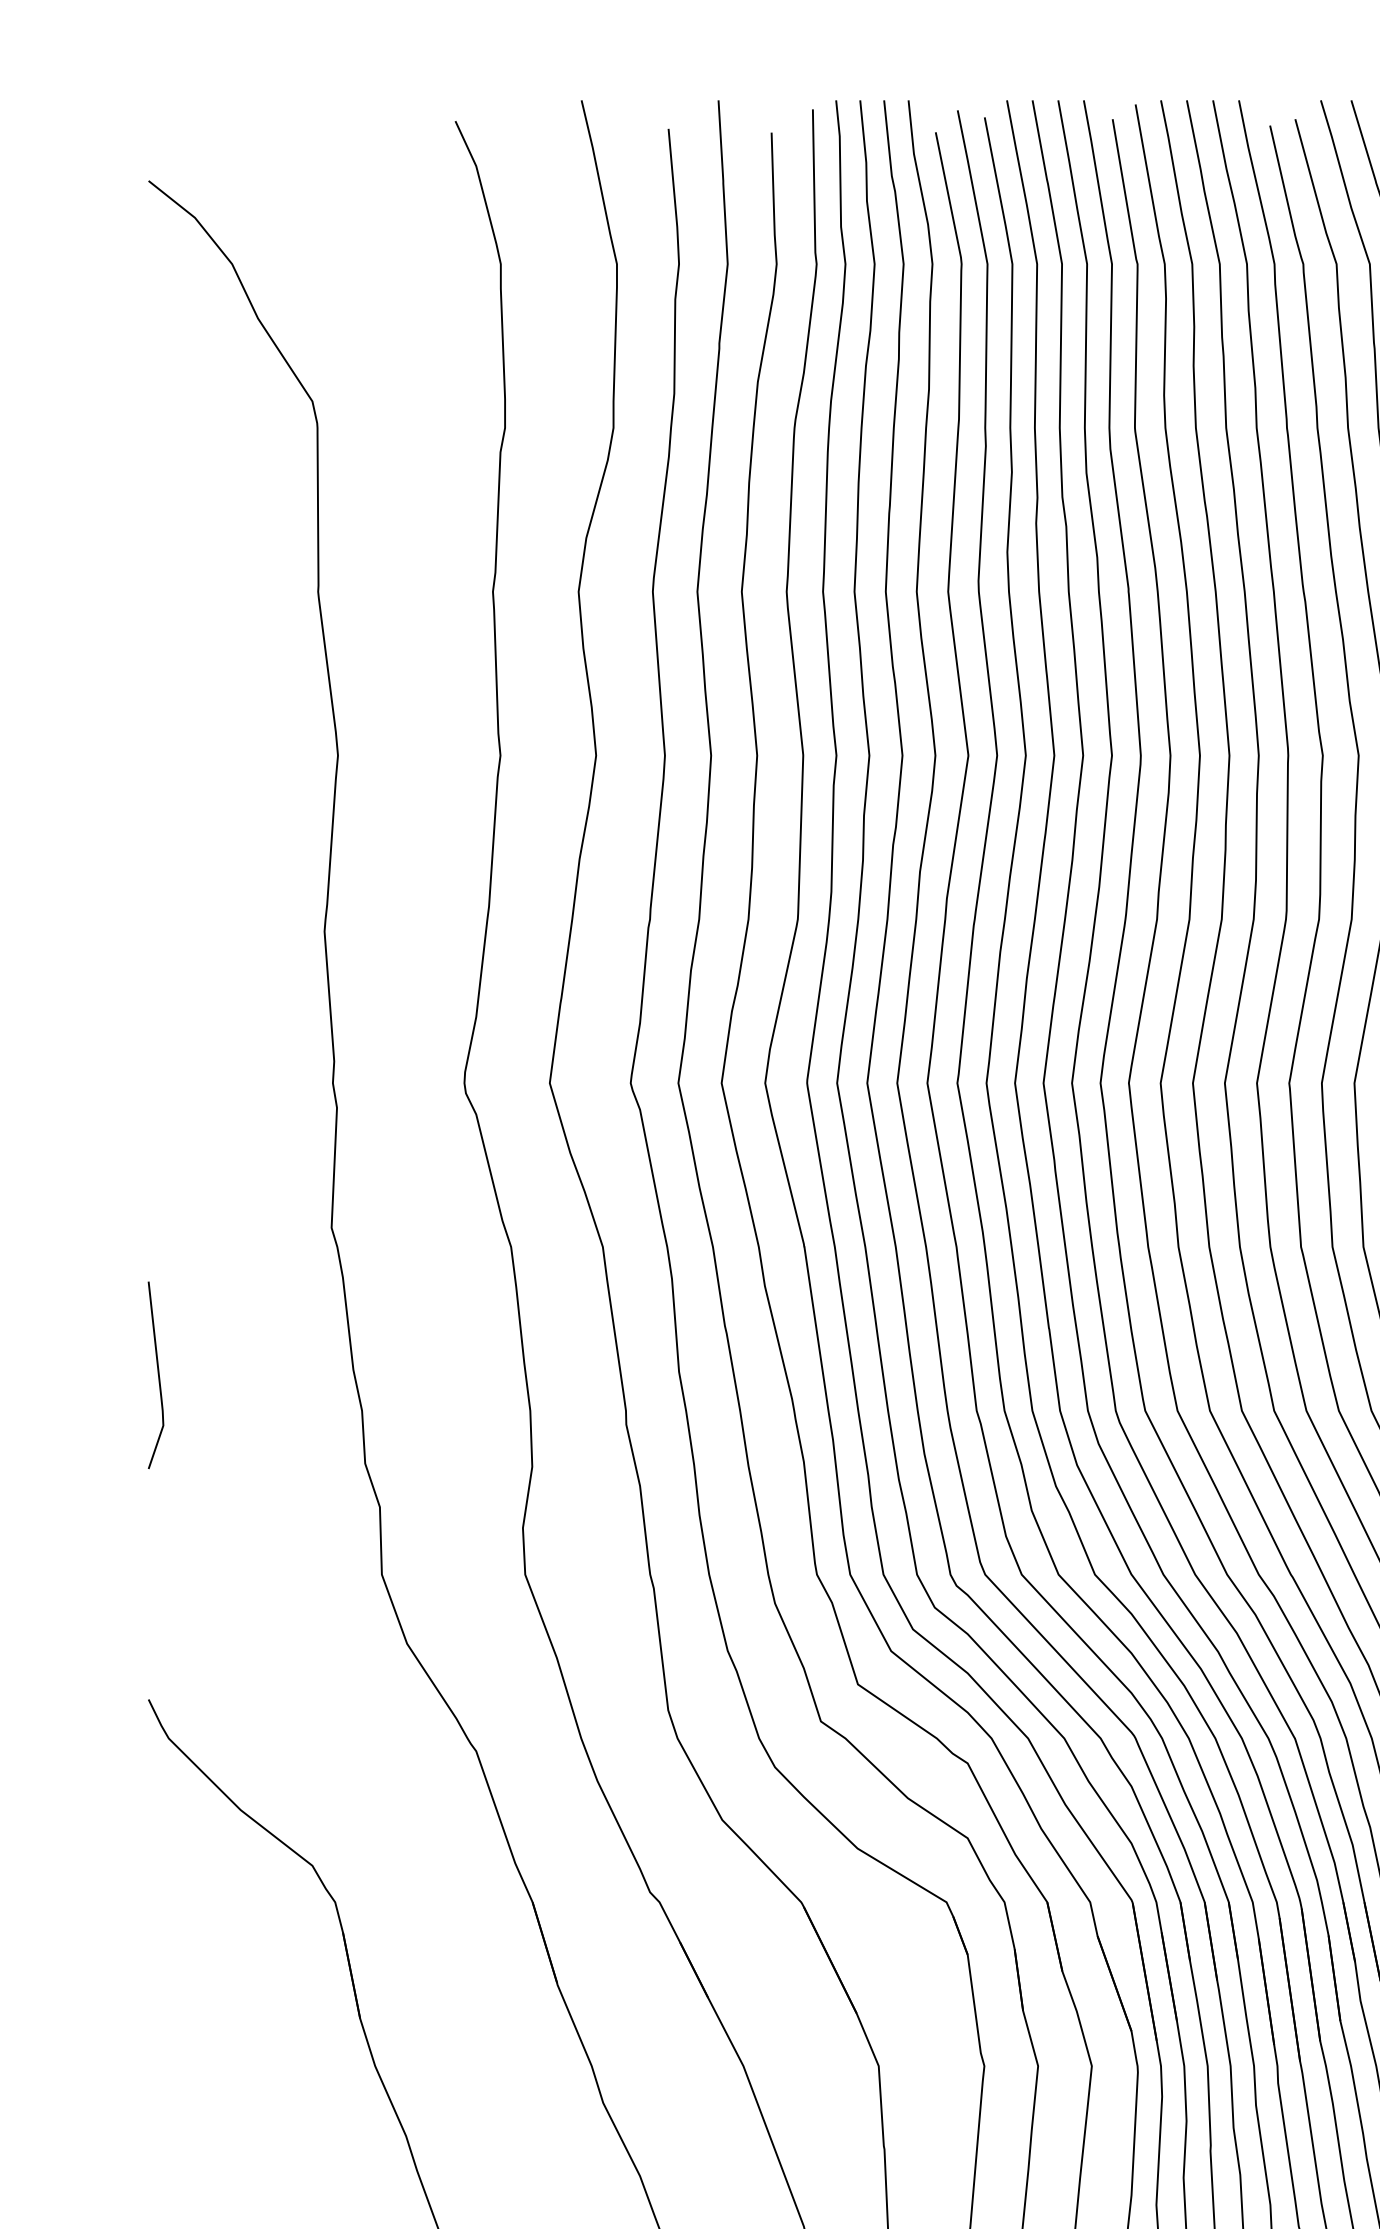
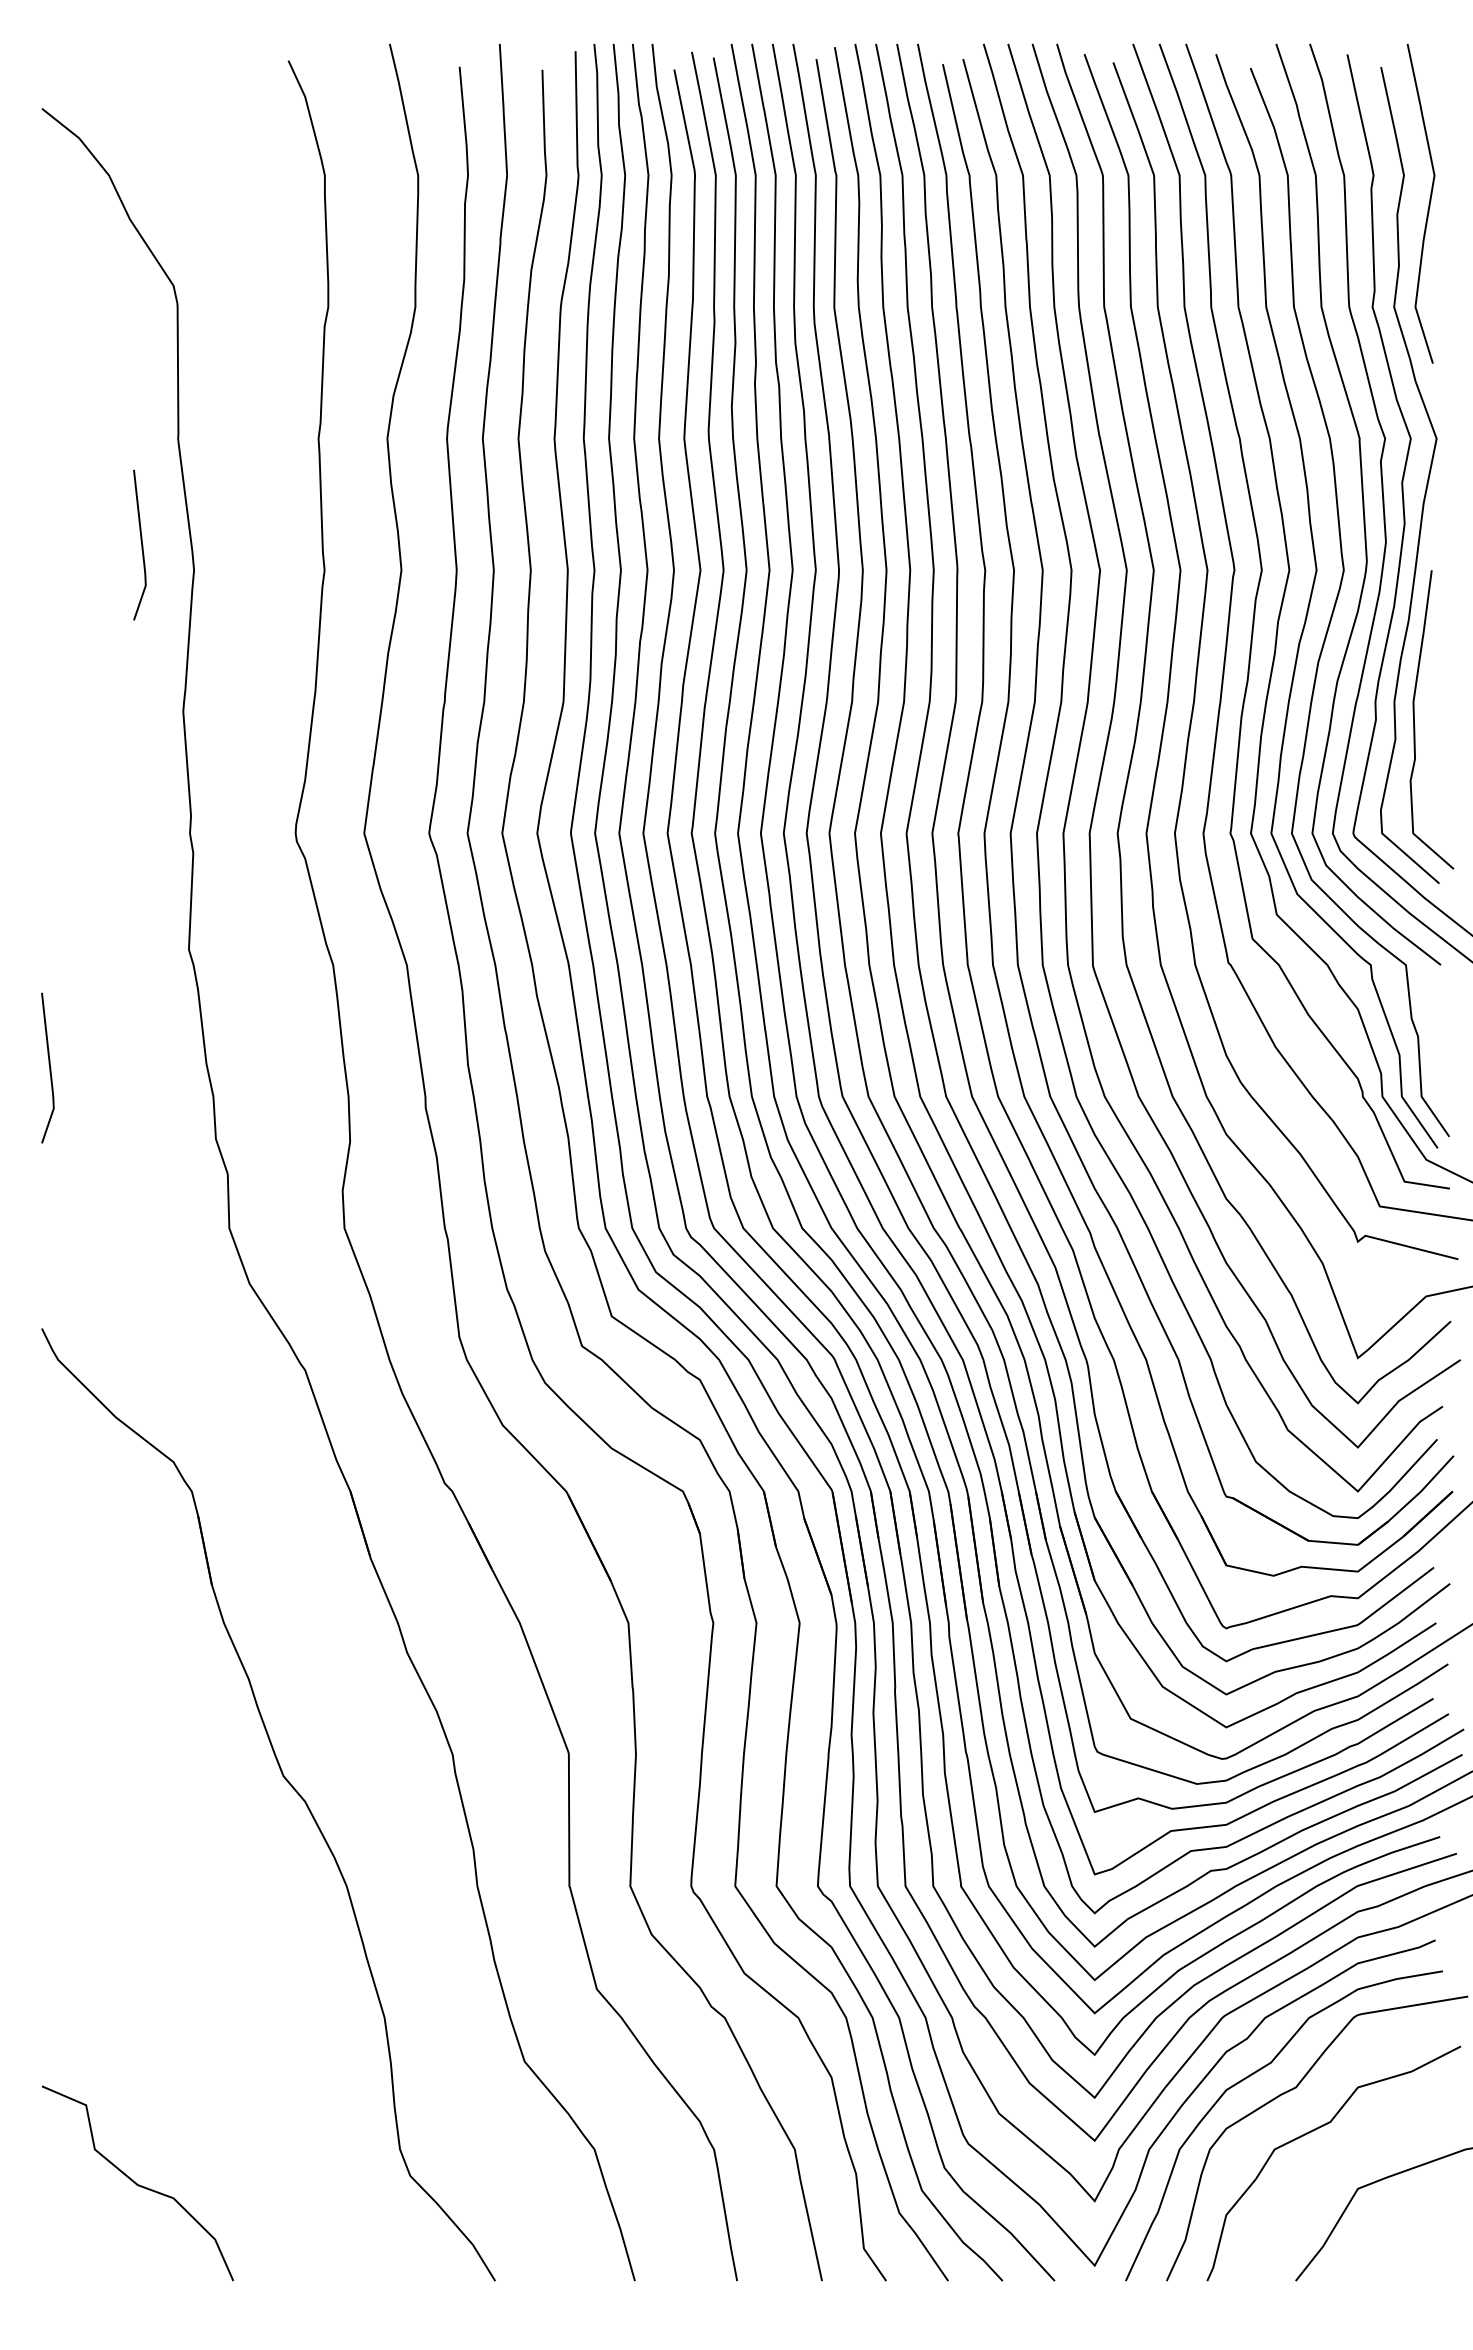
line: (272, 723) -> (141, 544), added

